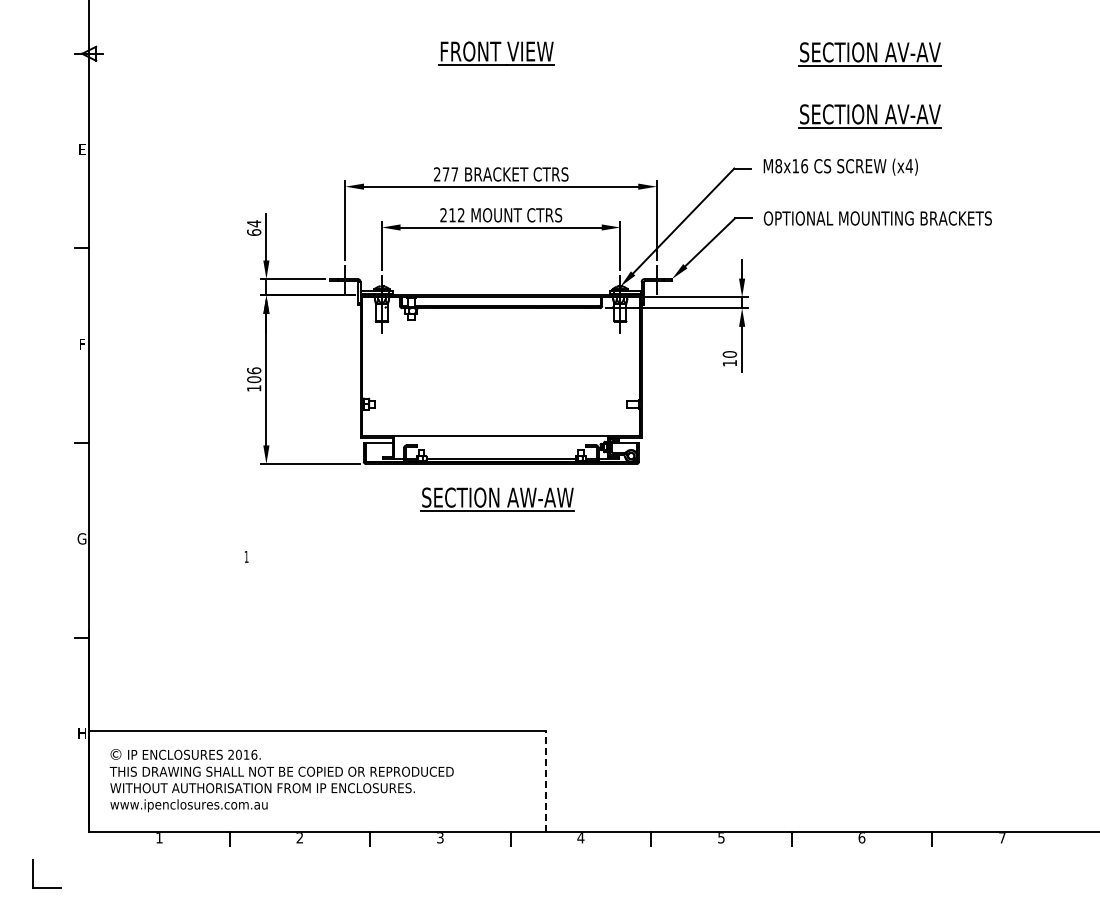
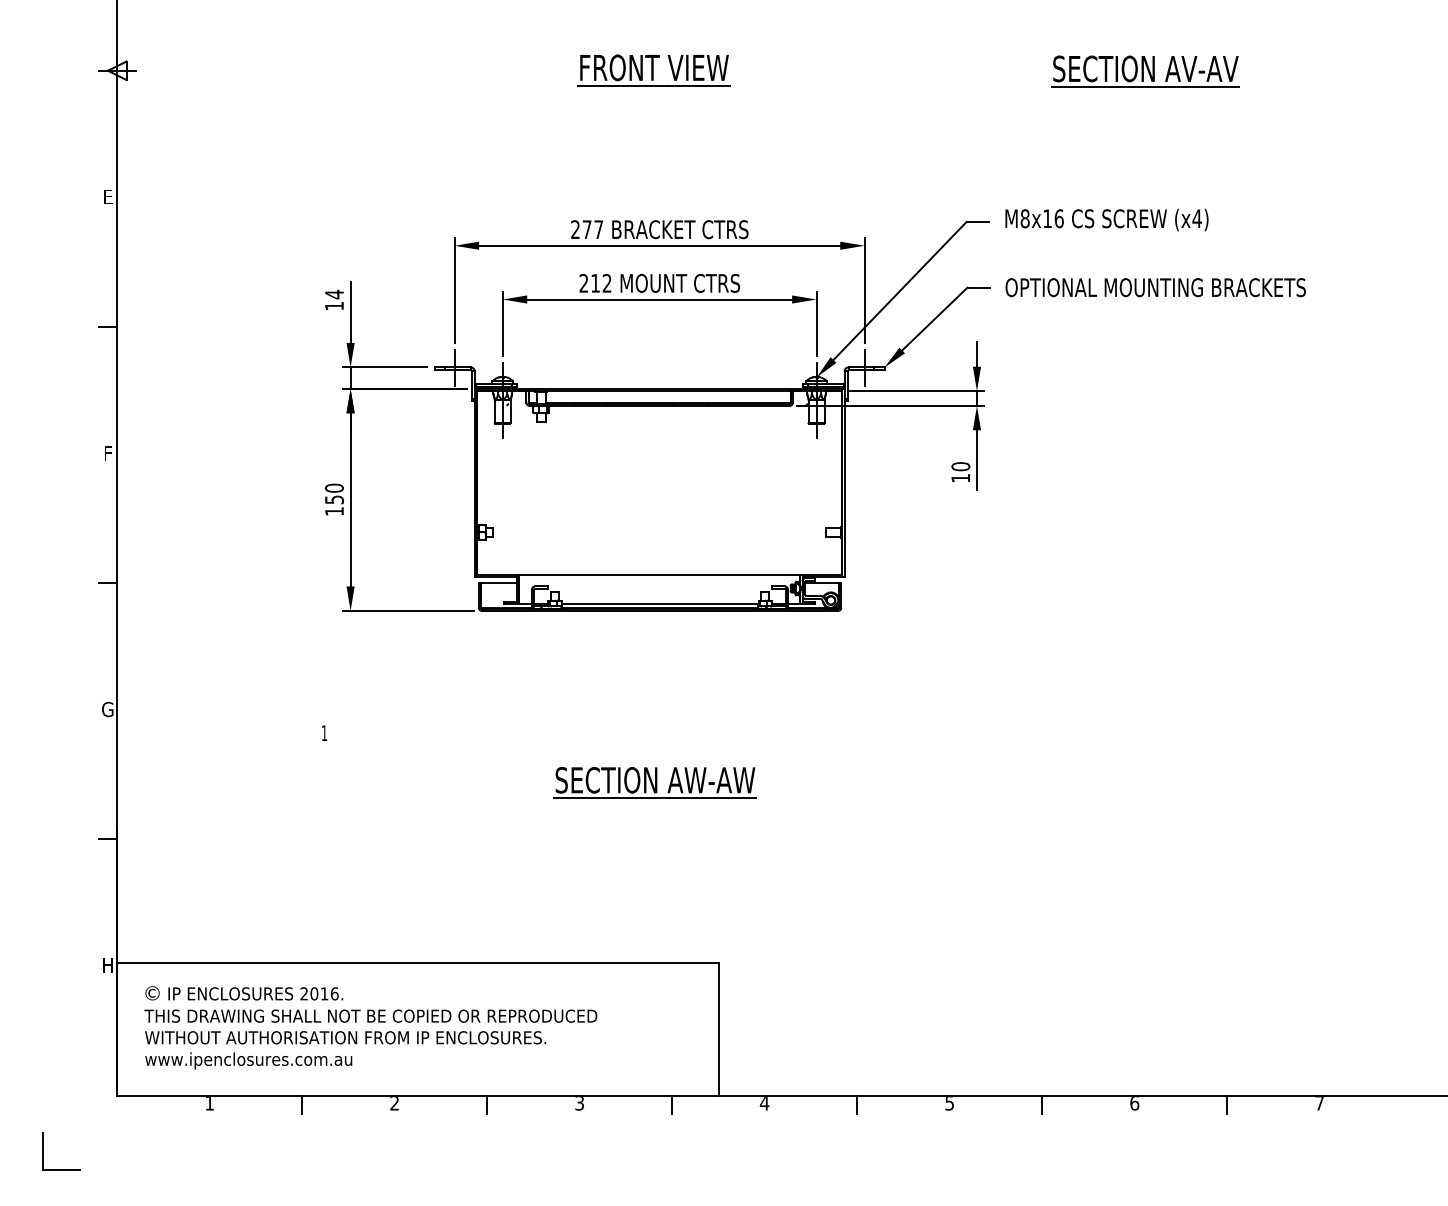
part: (869, 116) -> (1144, 153), removed
text: (254, 232) -> (334, 306), 64 -> 14
text: (254, 375) -> (334, 494), 106 -> 150
part: (497, 499) -> (654, 782), moved
line: (546, 781) -> (719, 1028), dashed -> solid

